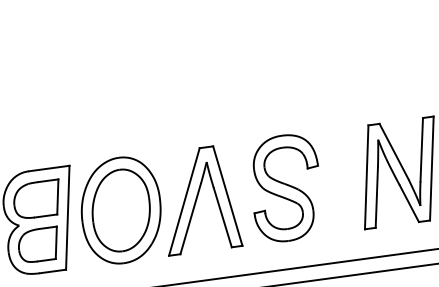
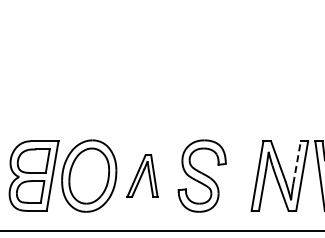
line: (422, 149) -> (297, 162), solid -> dashed
part: (198, 199) -> (142, 175), size x0.6

